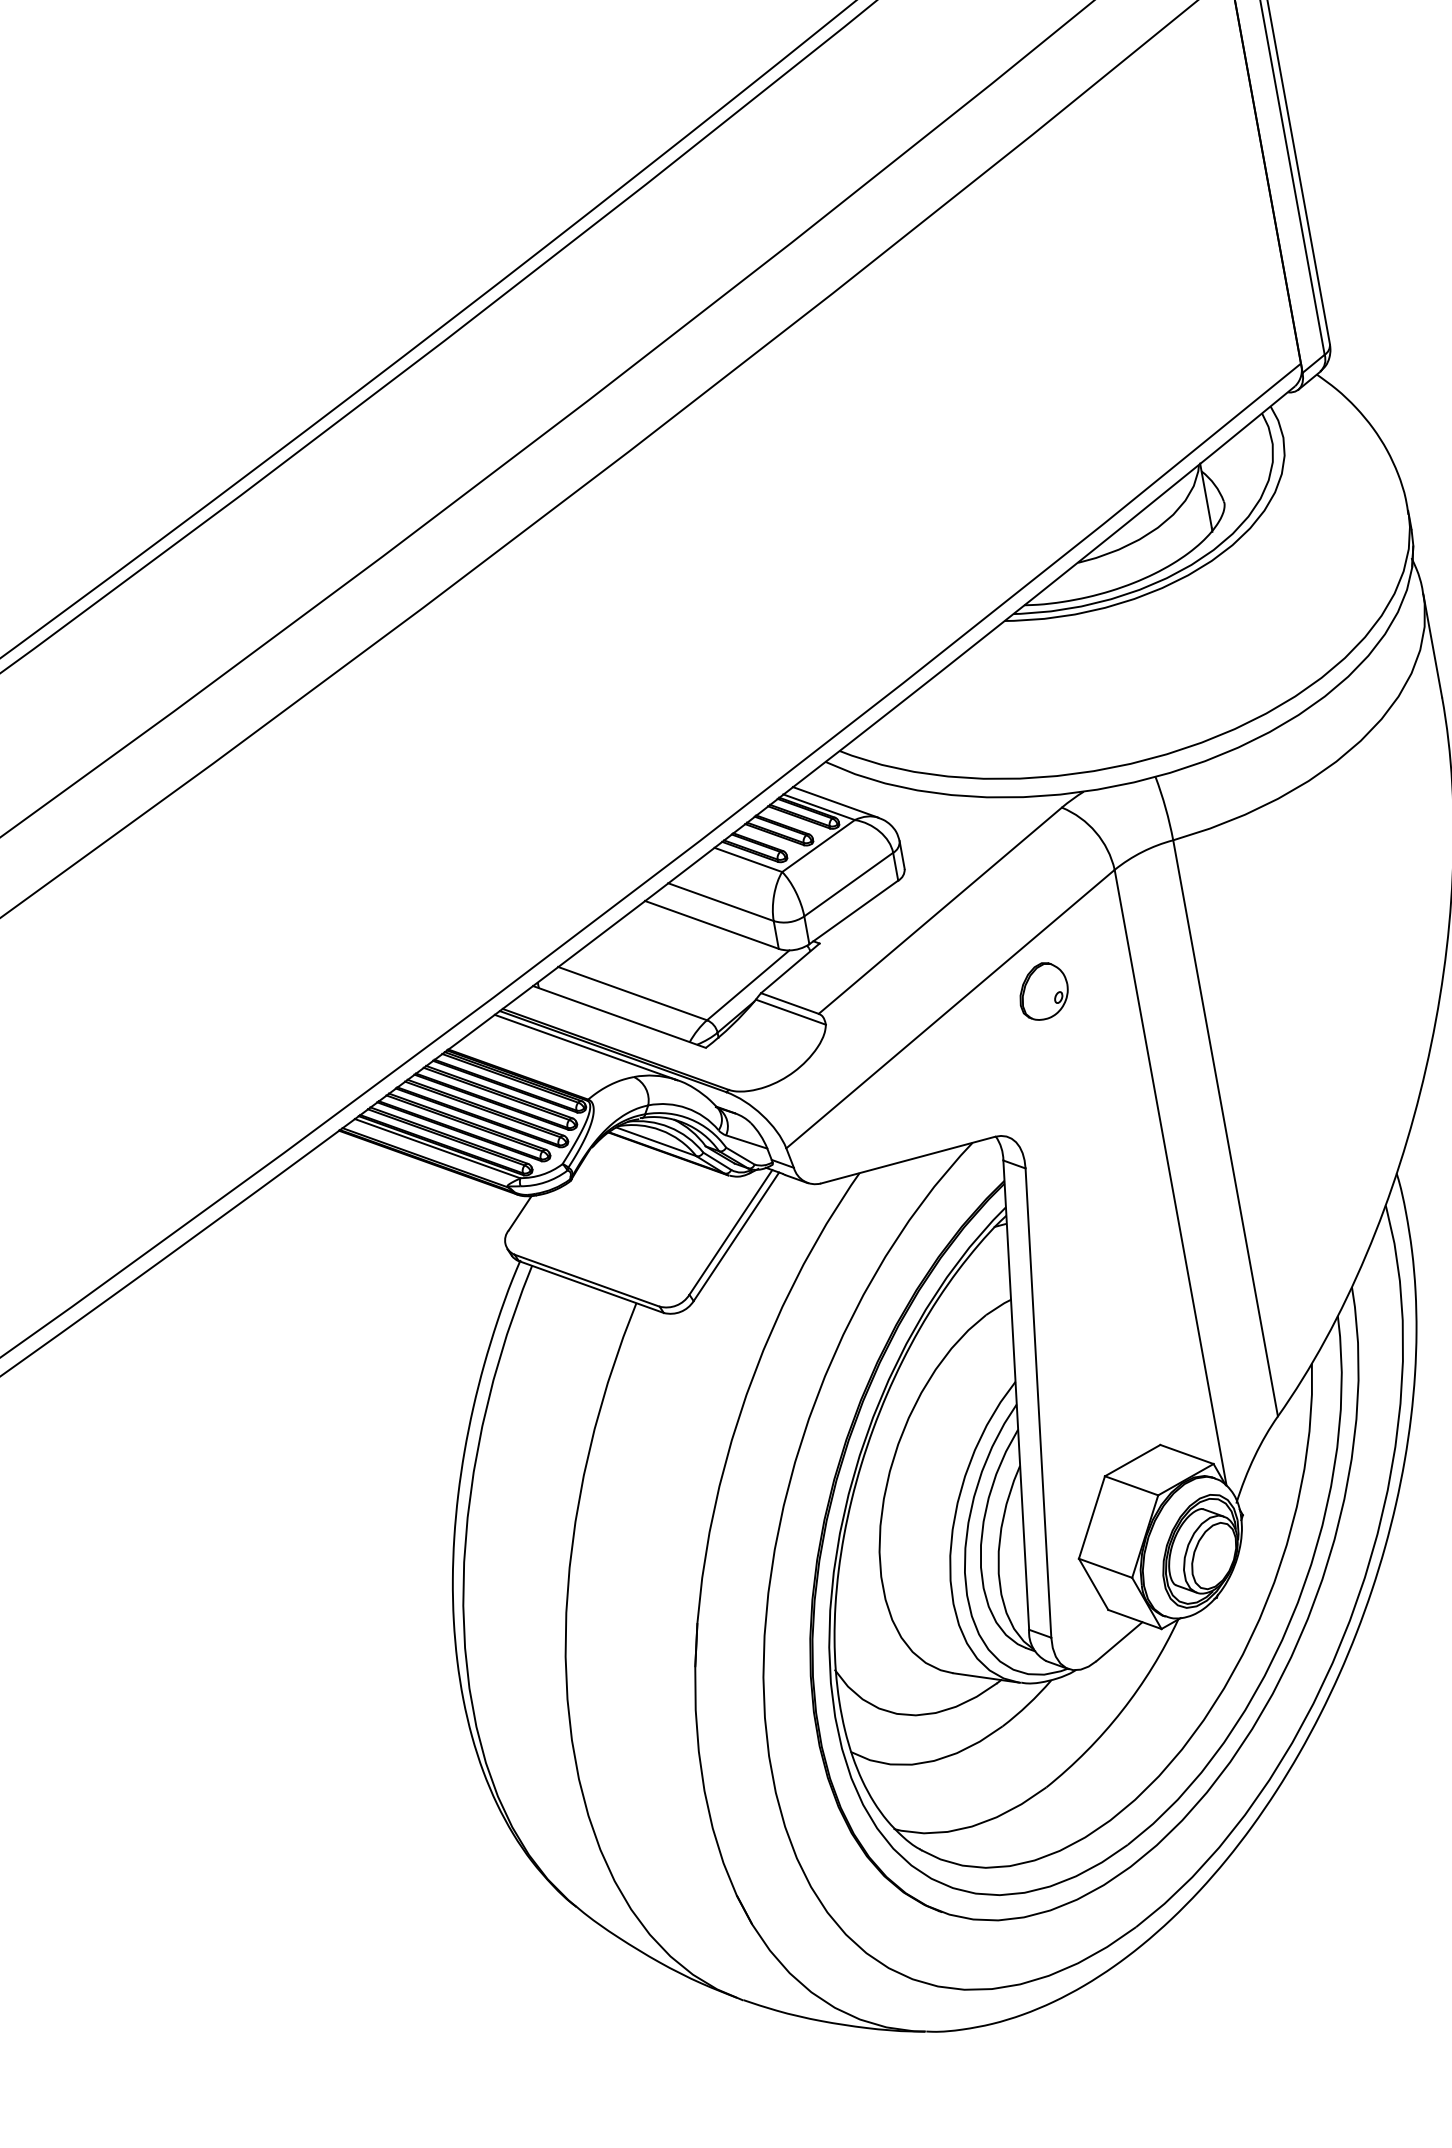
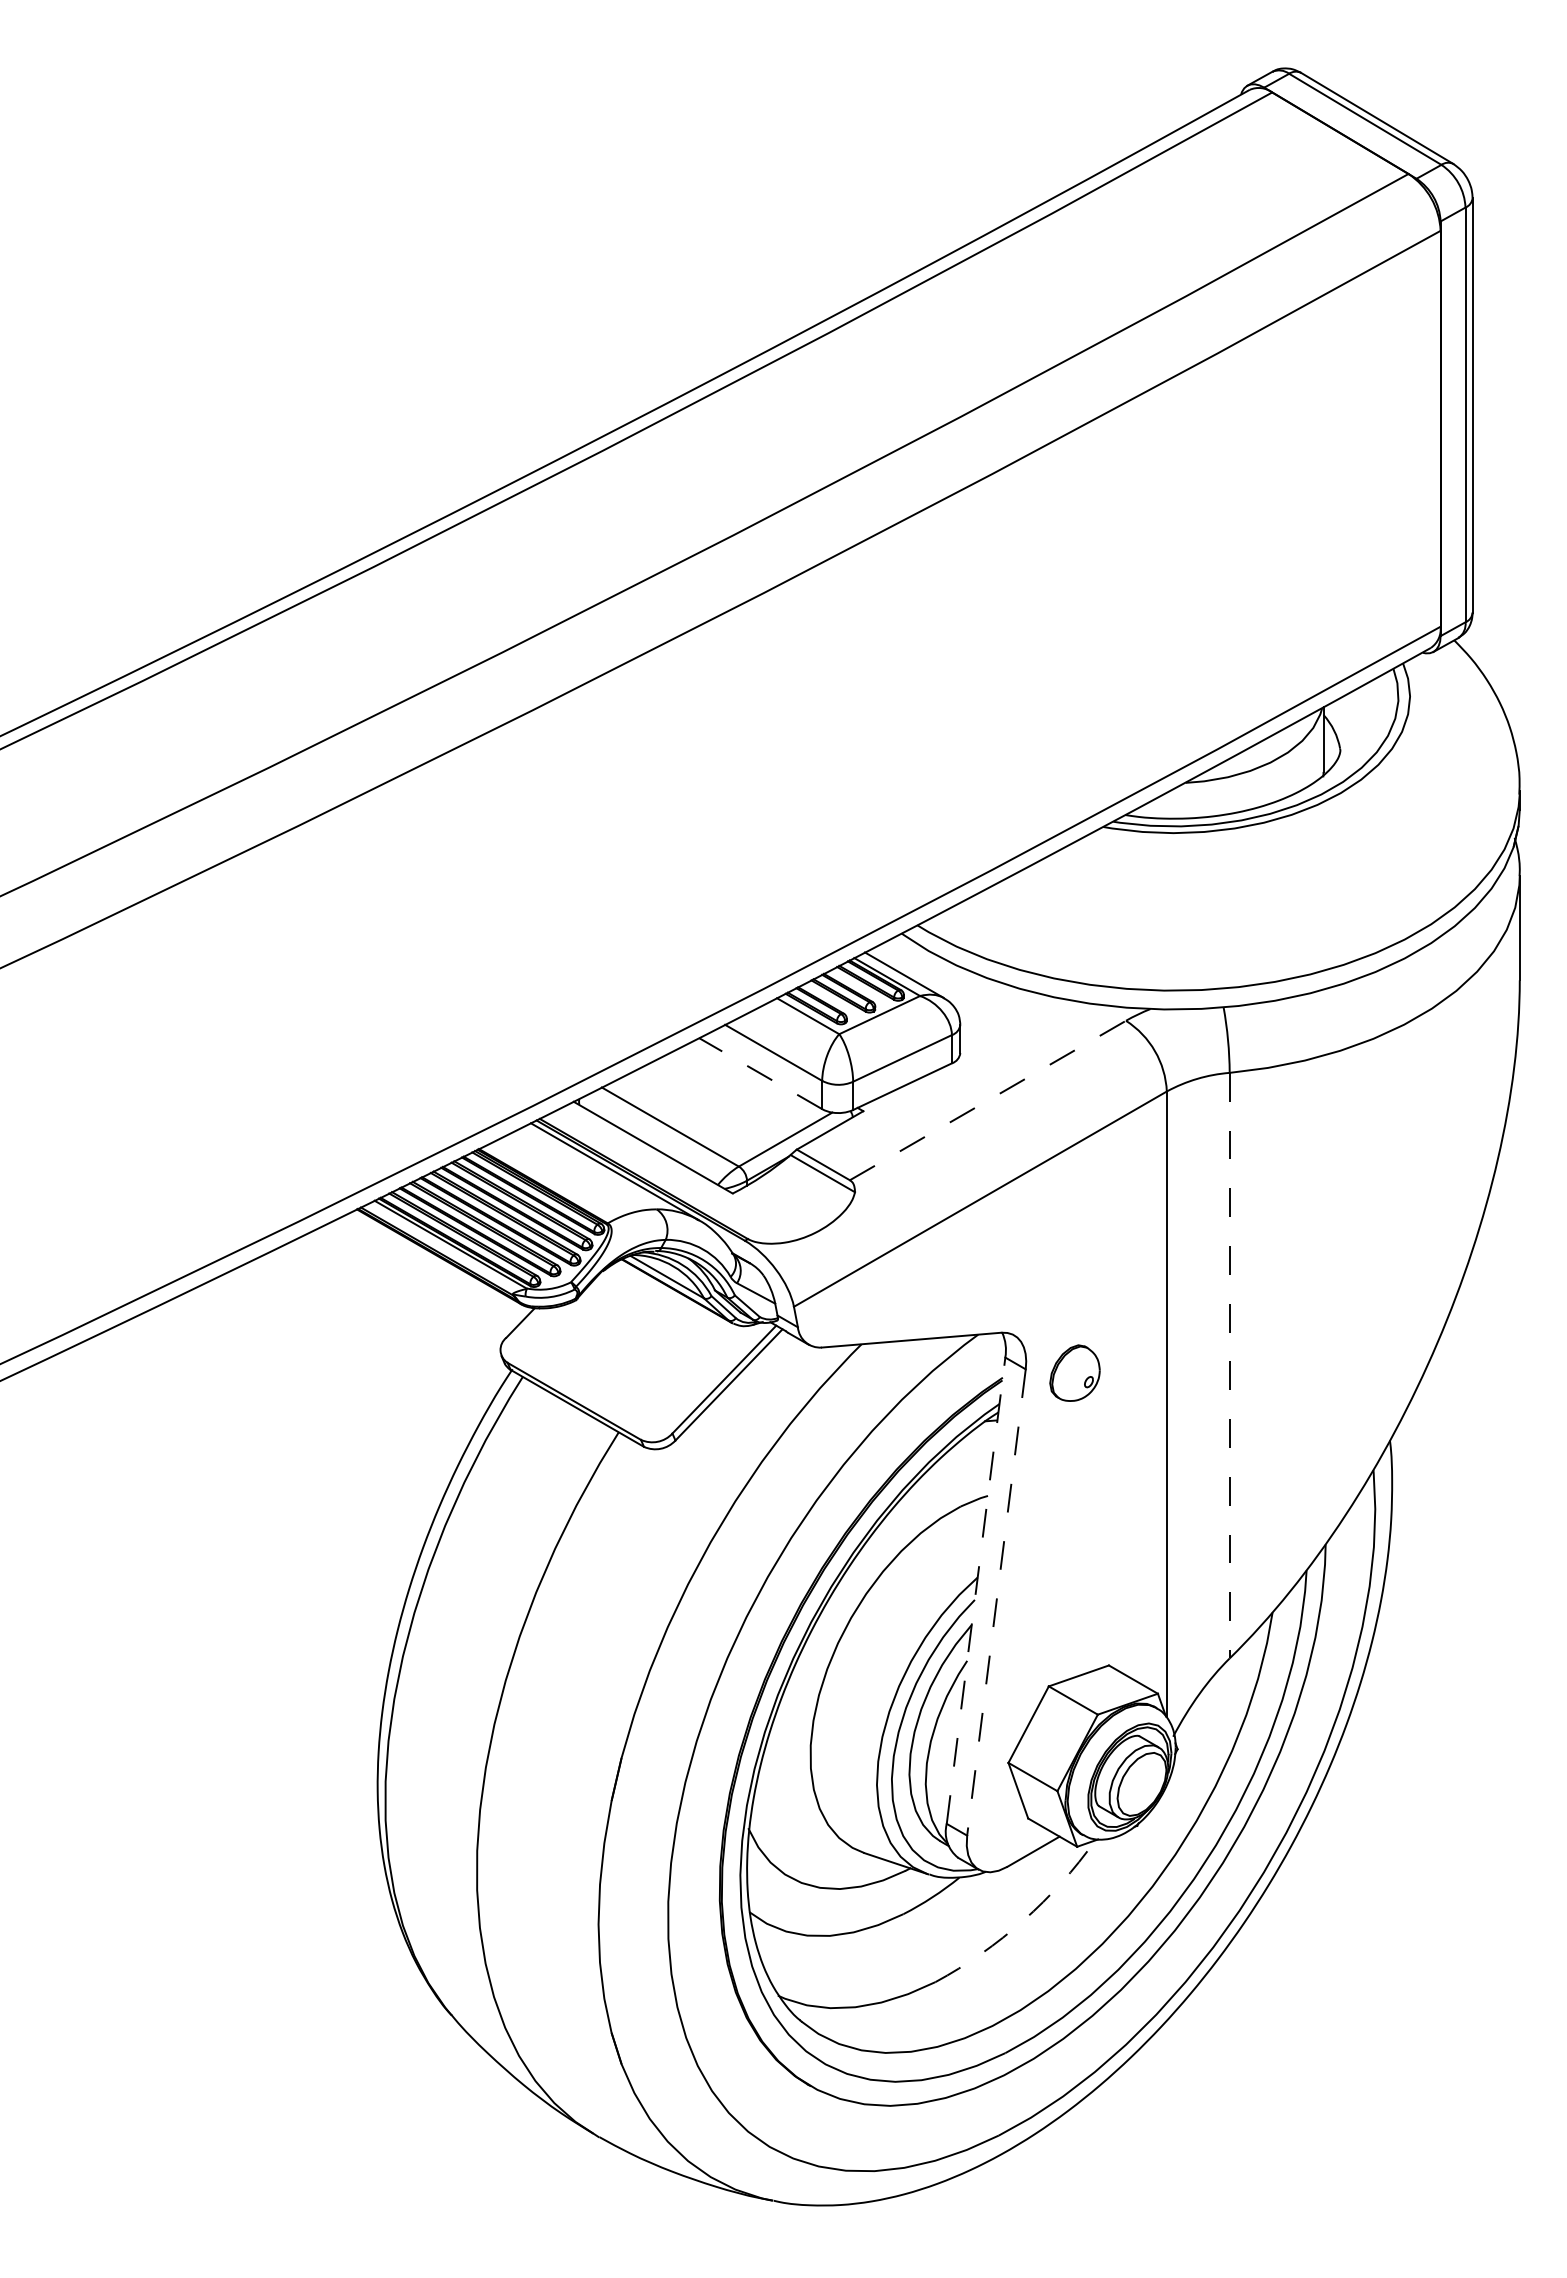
line: (940, 910) -> (988, 1100), solid -> dashed
line: (711, 924) -> (760, 1073), solid -> dashed
part: (1042, 990) -> (1074, 1372), moved
line: (1225, 1128) -> (1229, 1365), solid -> dashed
line: (1016, 1394) -> (976, 1590), solid -> dashed
line: (1038, 1403) -> (996, 1602), solid -> dashed
arc: (1121, 1711) -> (1023, 1920), solid -> dashed

